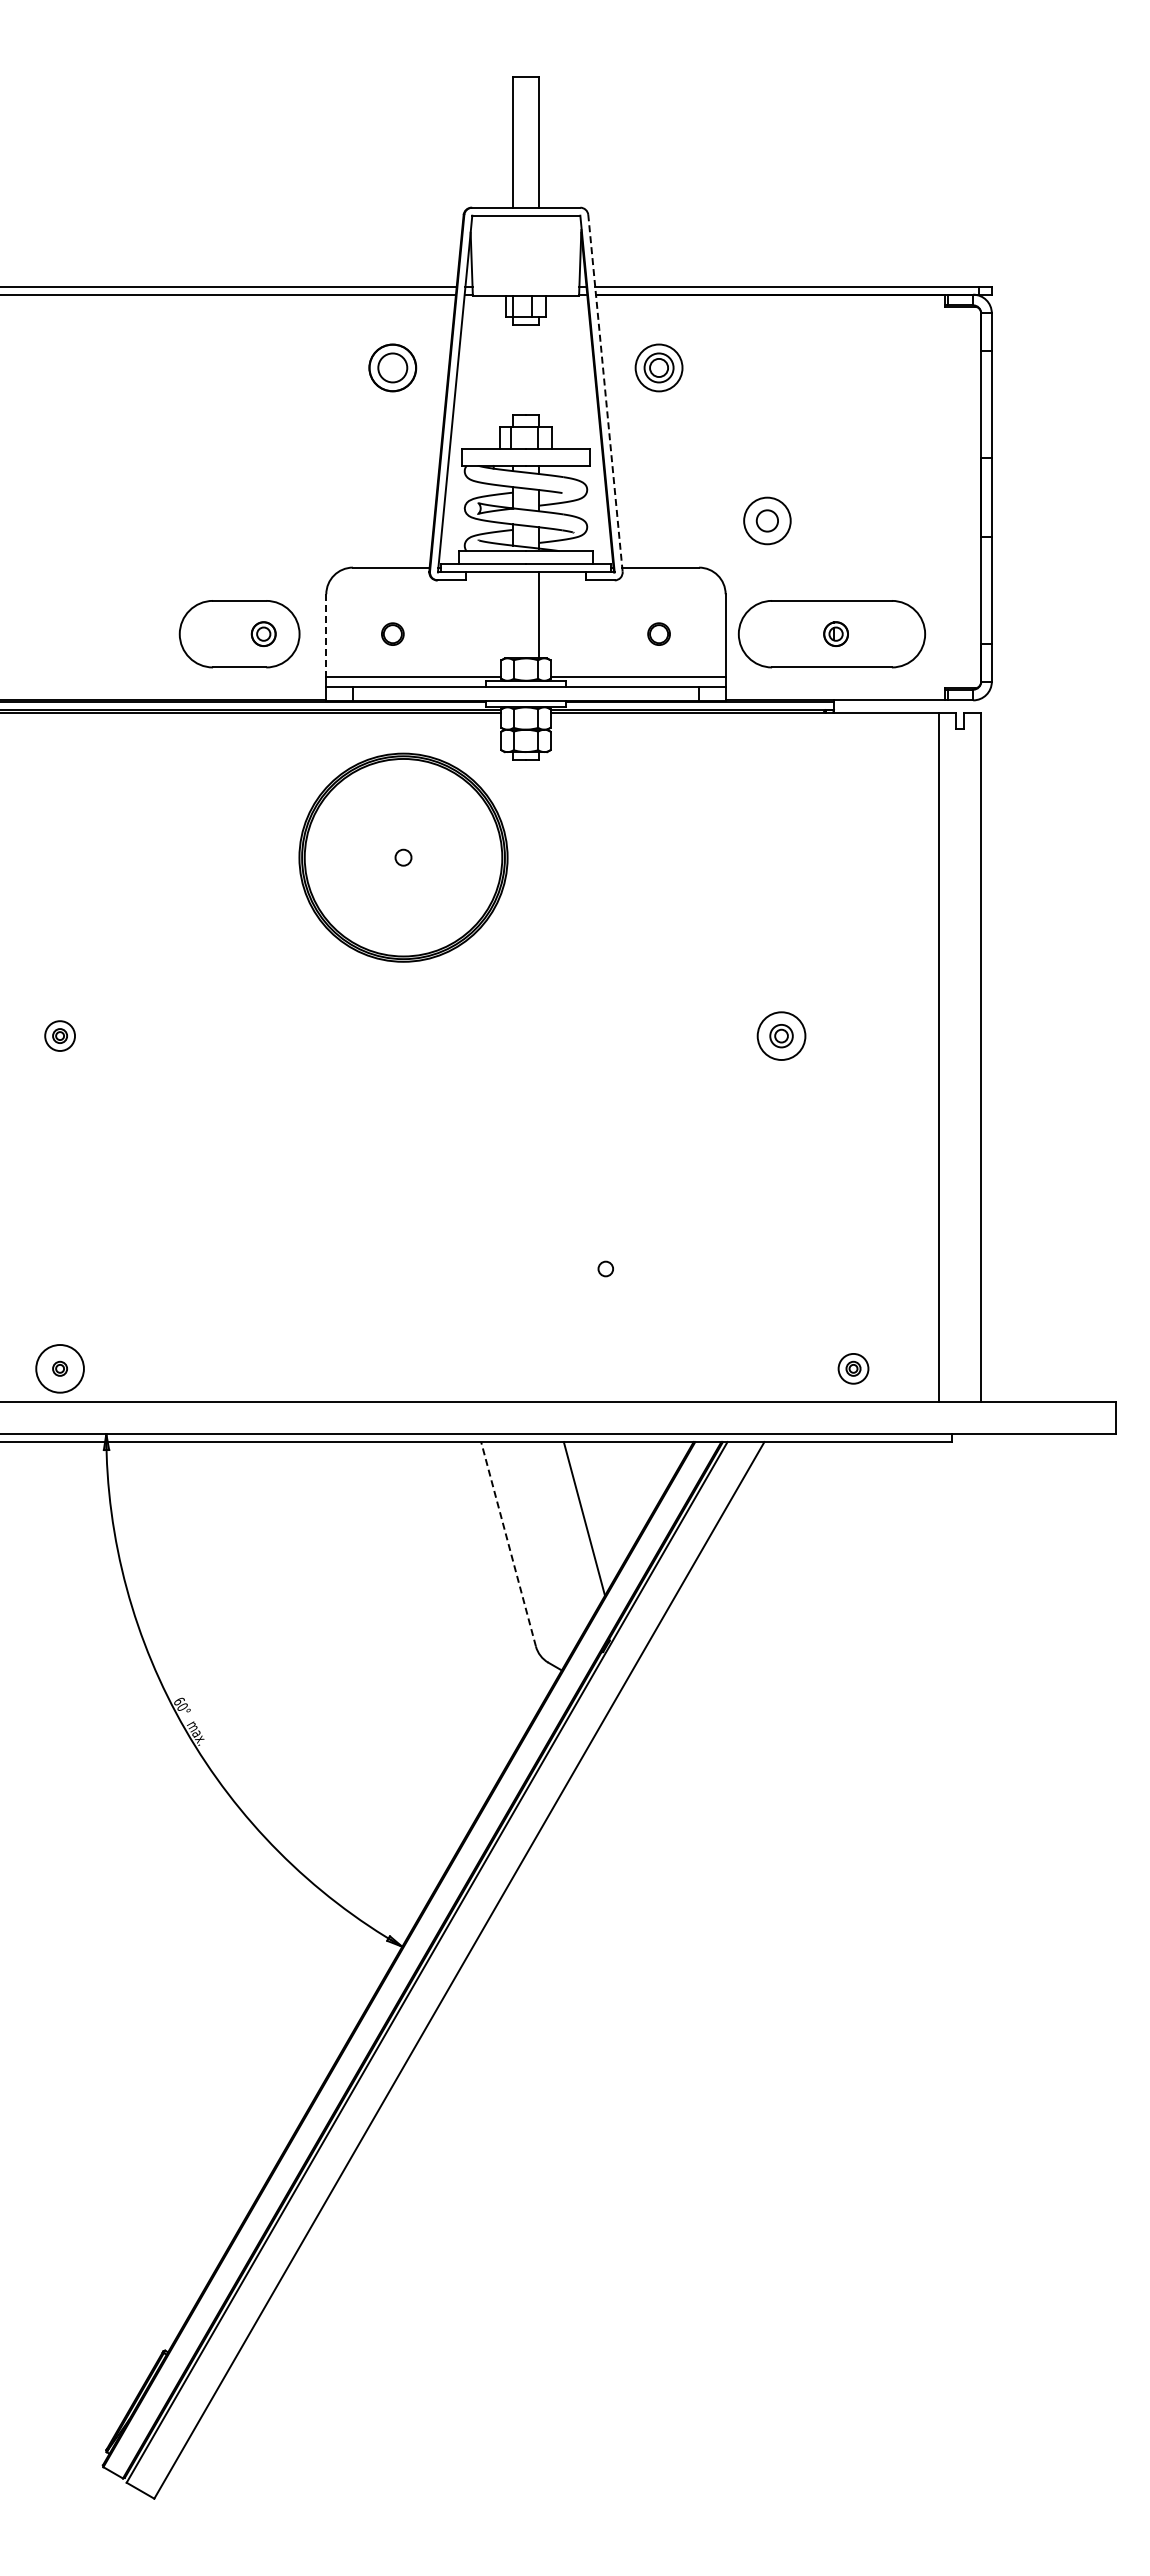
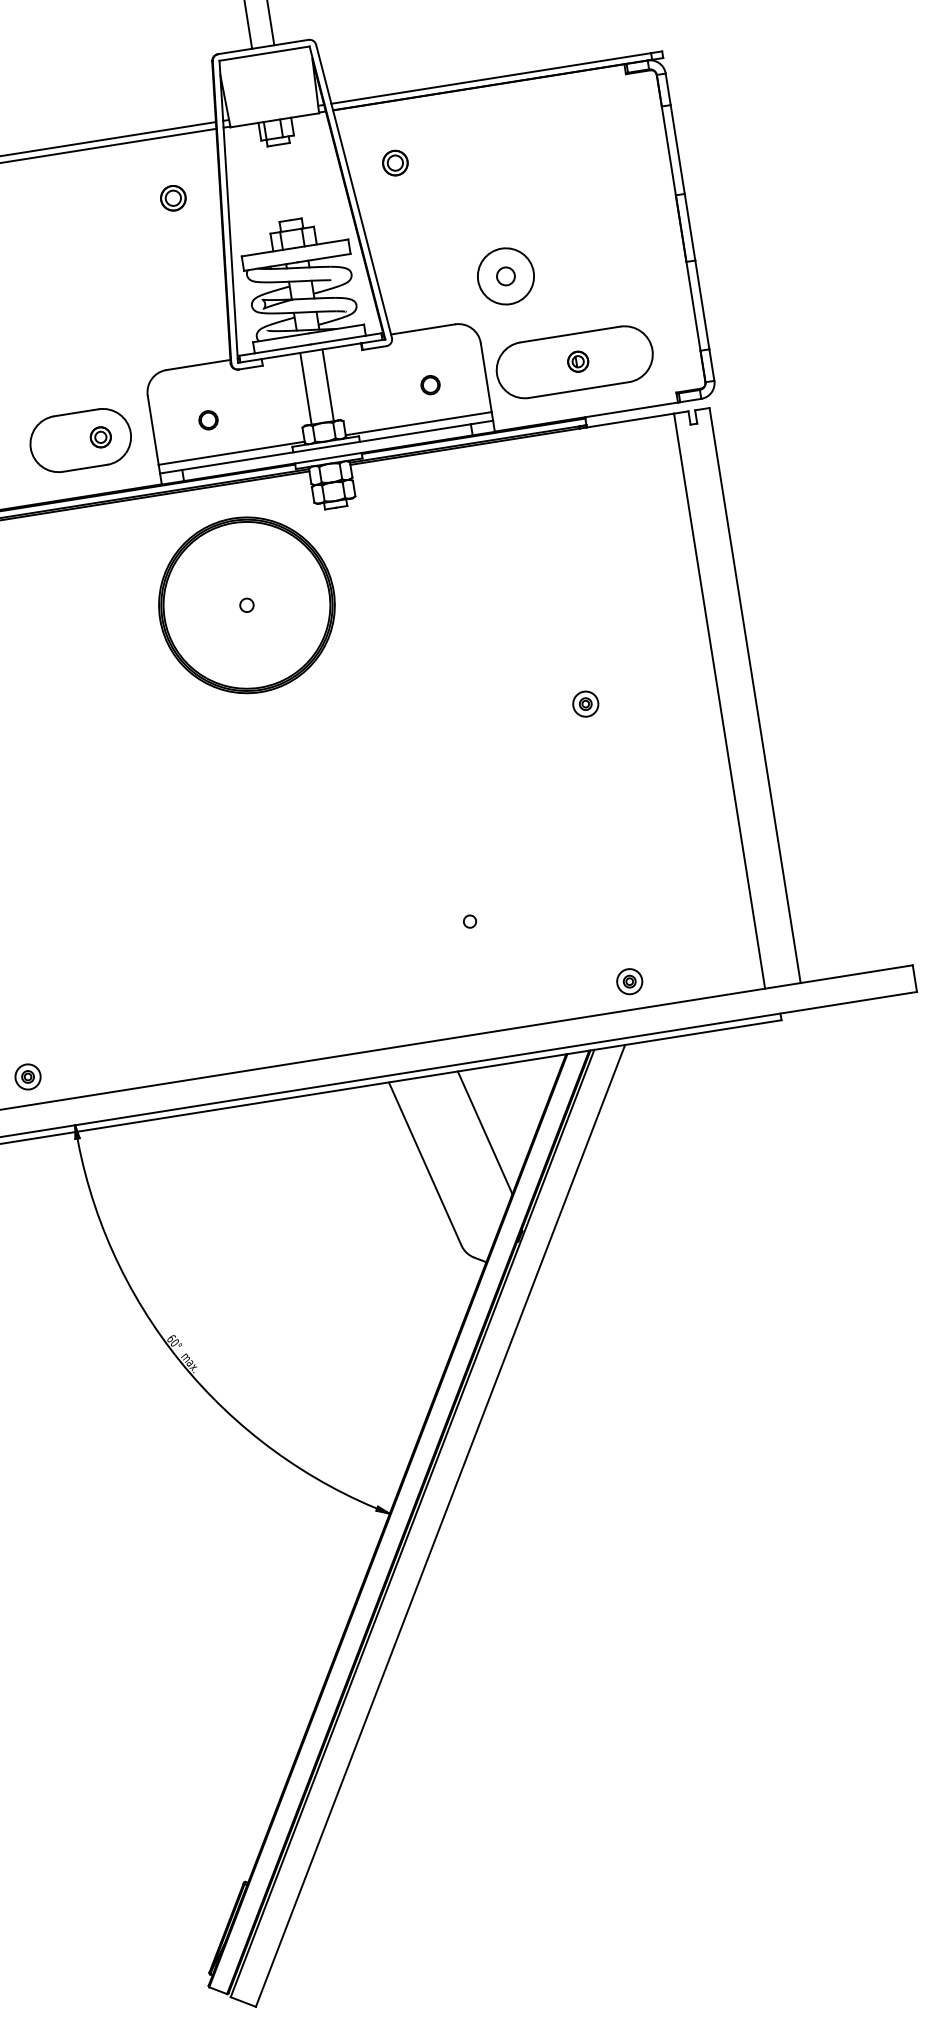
part: (392, 367) -> (173, 197), size x0.62
circle: (658, 367) -> (394, 162), size x0.62
line: (605, 392) -> (353, 190), dashed -> solid
circle: (767, 520) -> (505, 276), size x1.43
line: (512, 615) -> (305, 388), added
line: (326, 636) -> (153, 431), dashed -> solid
part: (781, 1035) -> (585, 703), size x0.62
circle: (60, 1368) -> (28, 1076), size x0.62
part: (853, 1368) -> (629, 981), moved
line: (508, 1544) -> (425, 1164), dashed -> solid

